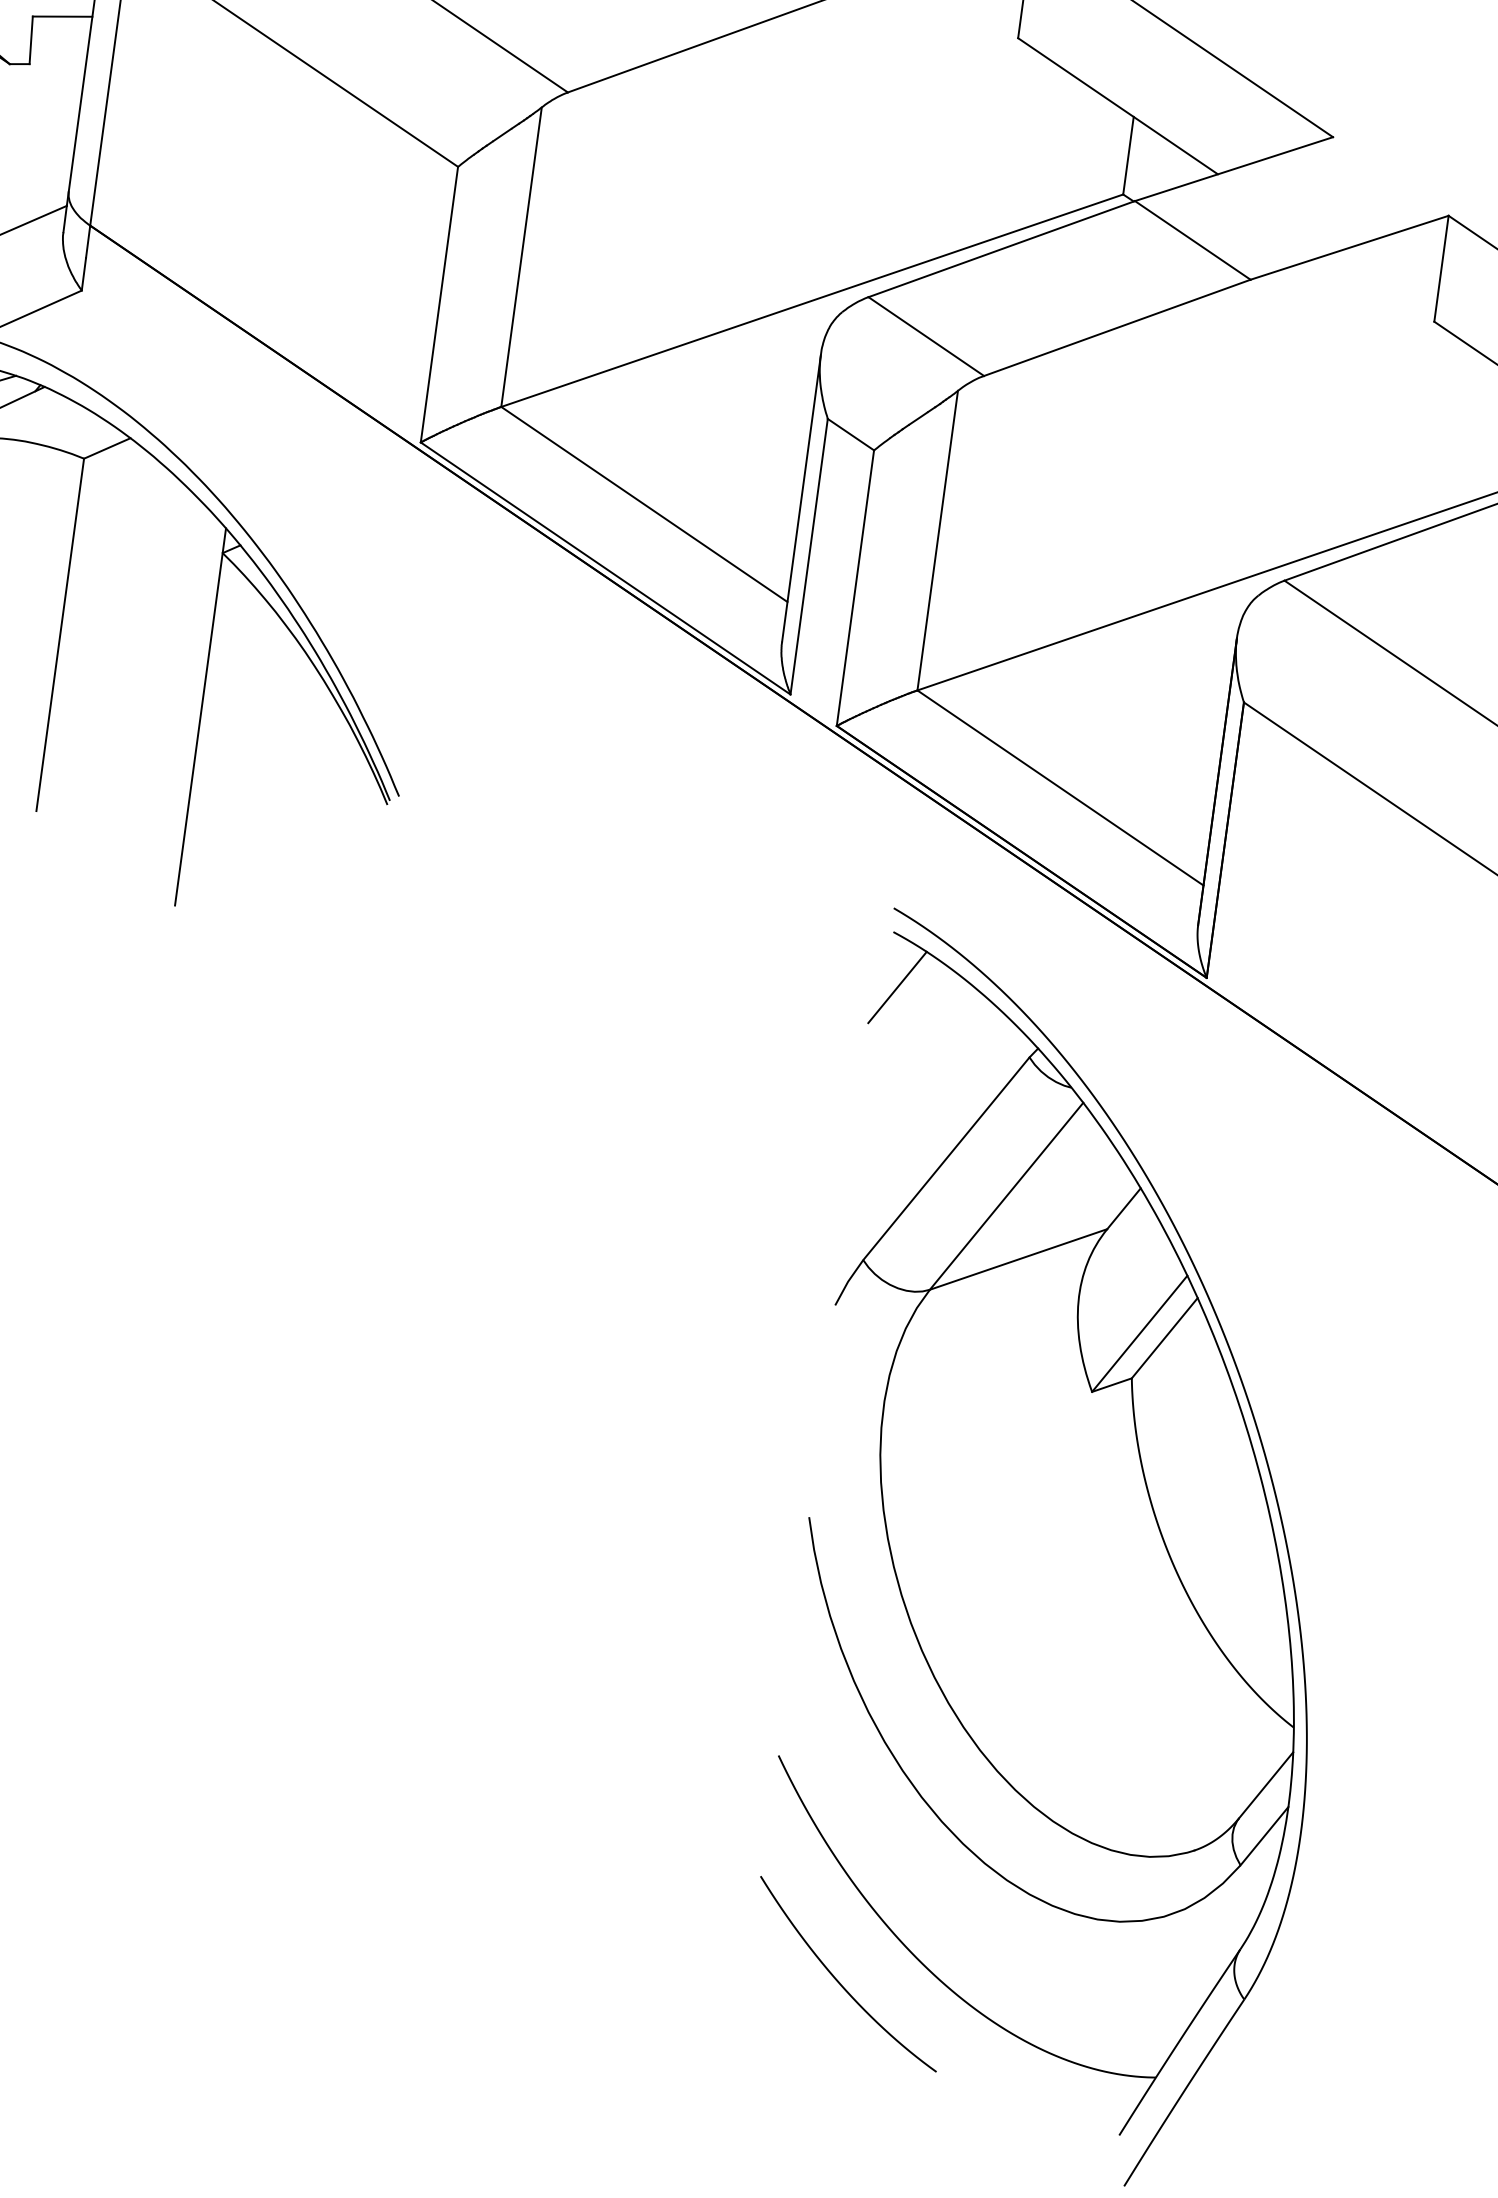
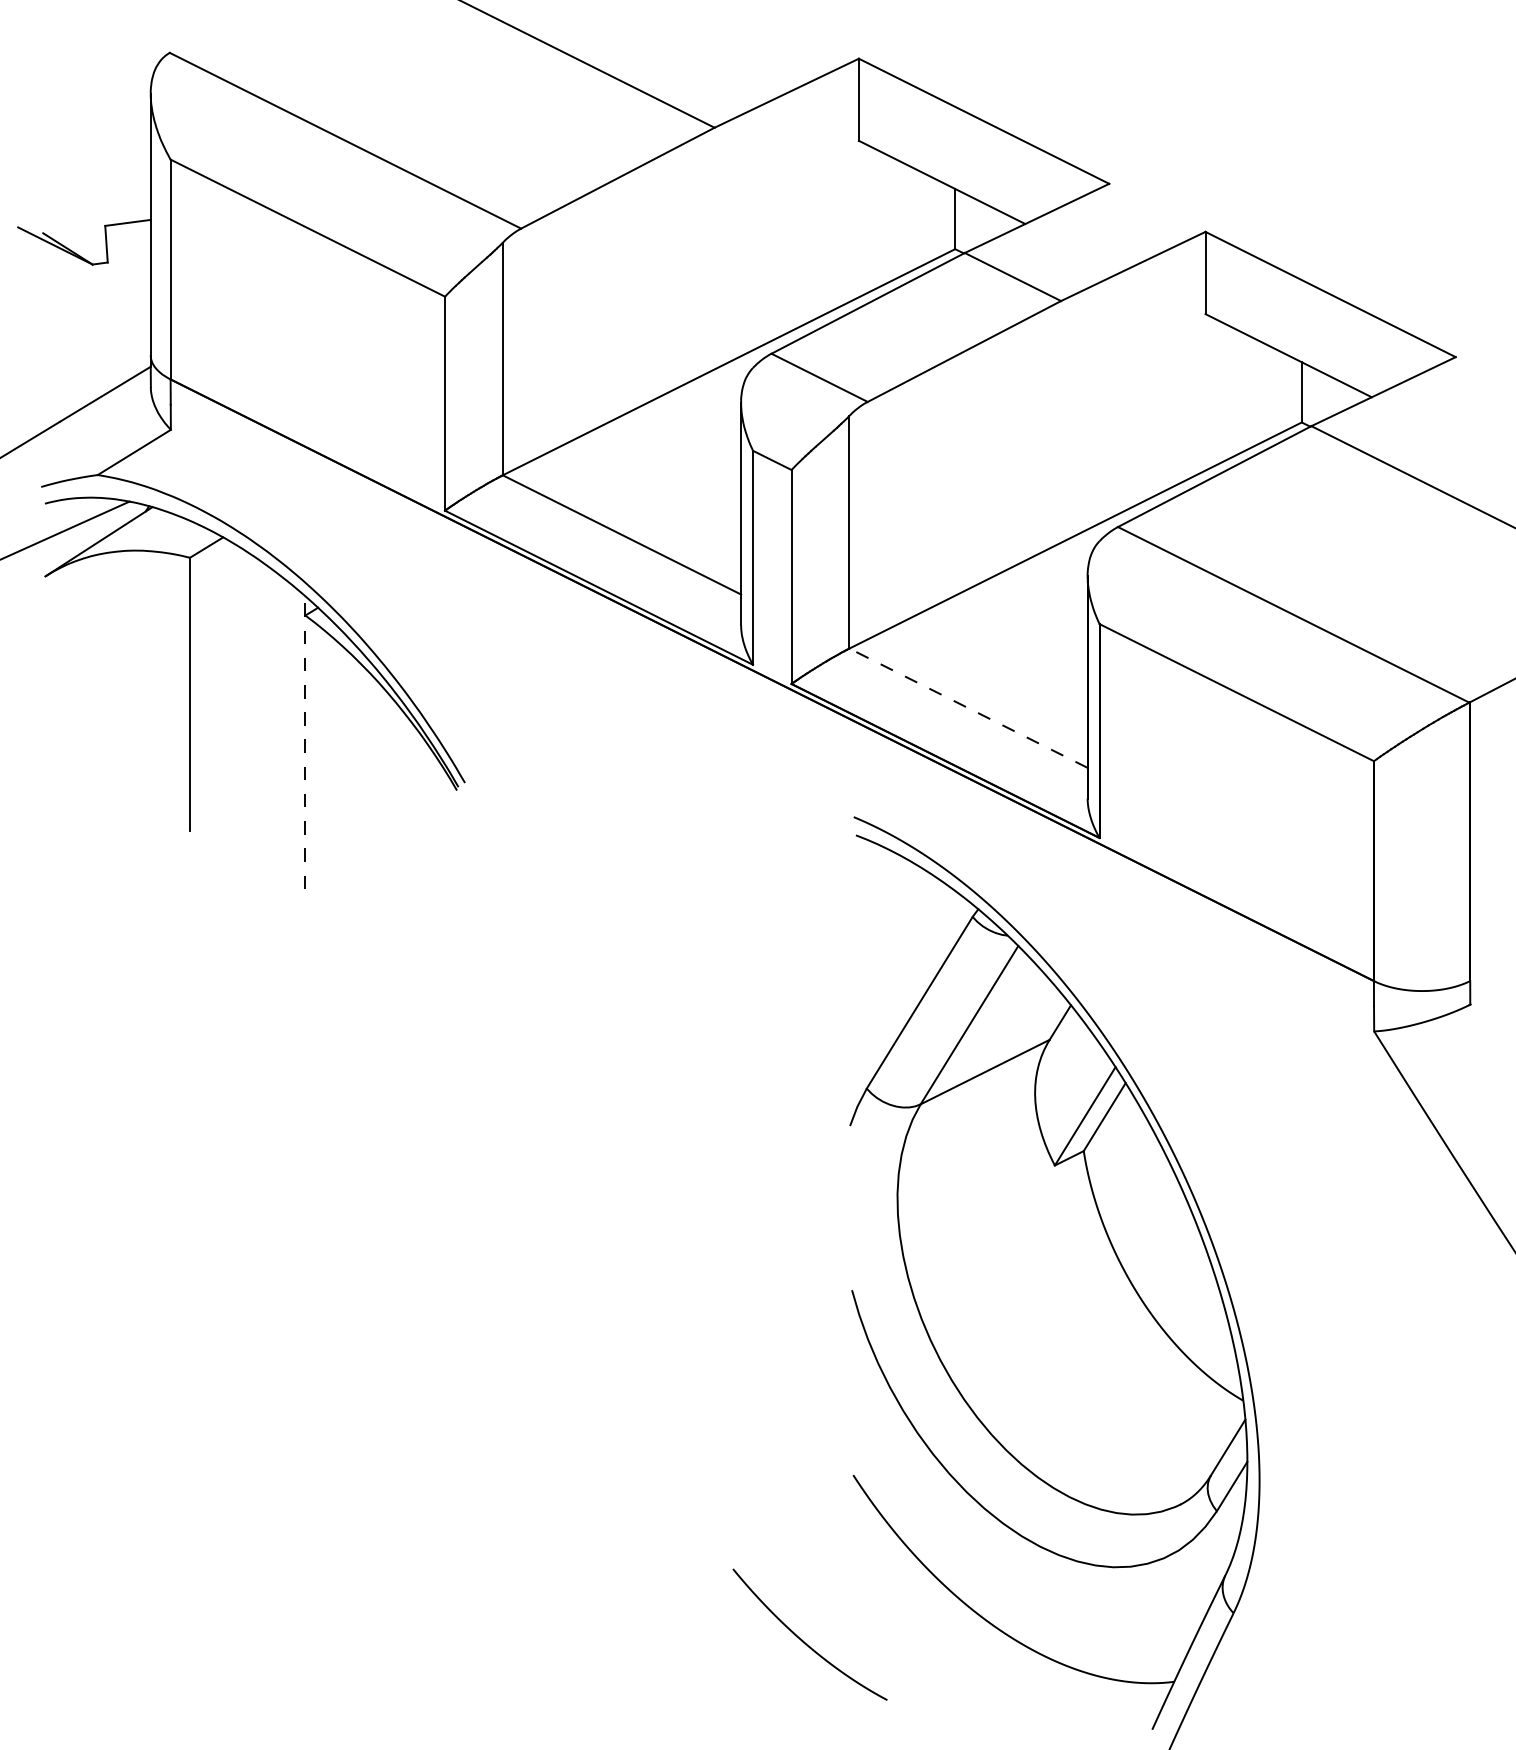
line: (200, 716) -> (305, 742), solid -> dashed
line: (1060, 788) -> (968, 708), solid -> dashed
line: (897, 986) -> (864, 876), removed
curve: (838, 1980) -> (803, 1640), moved

